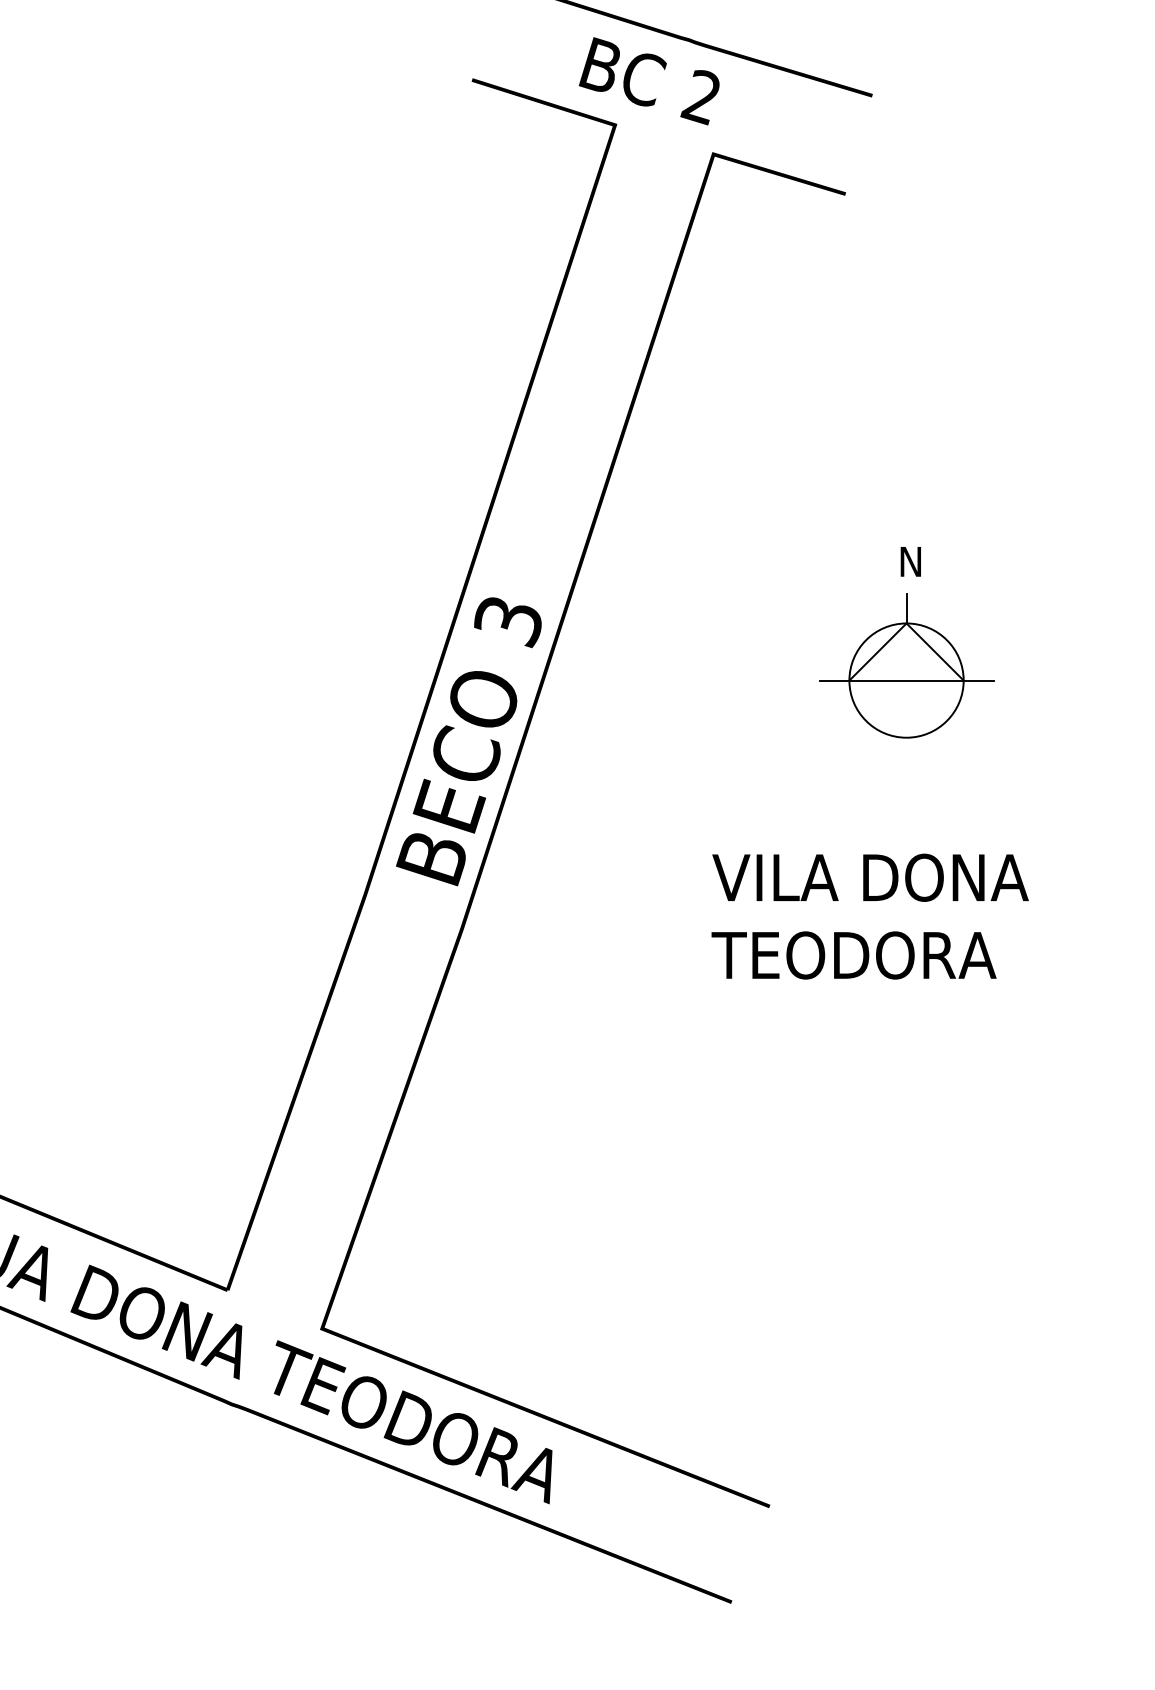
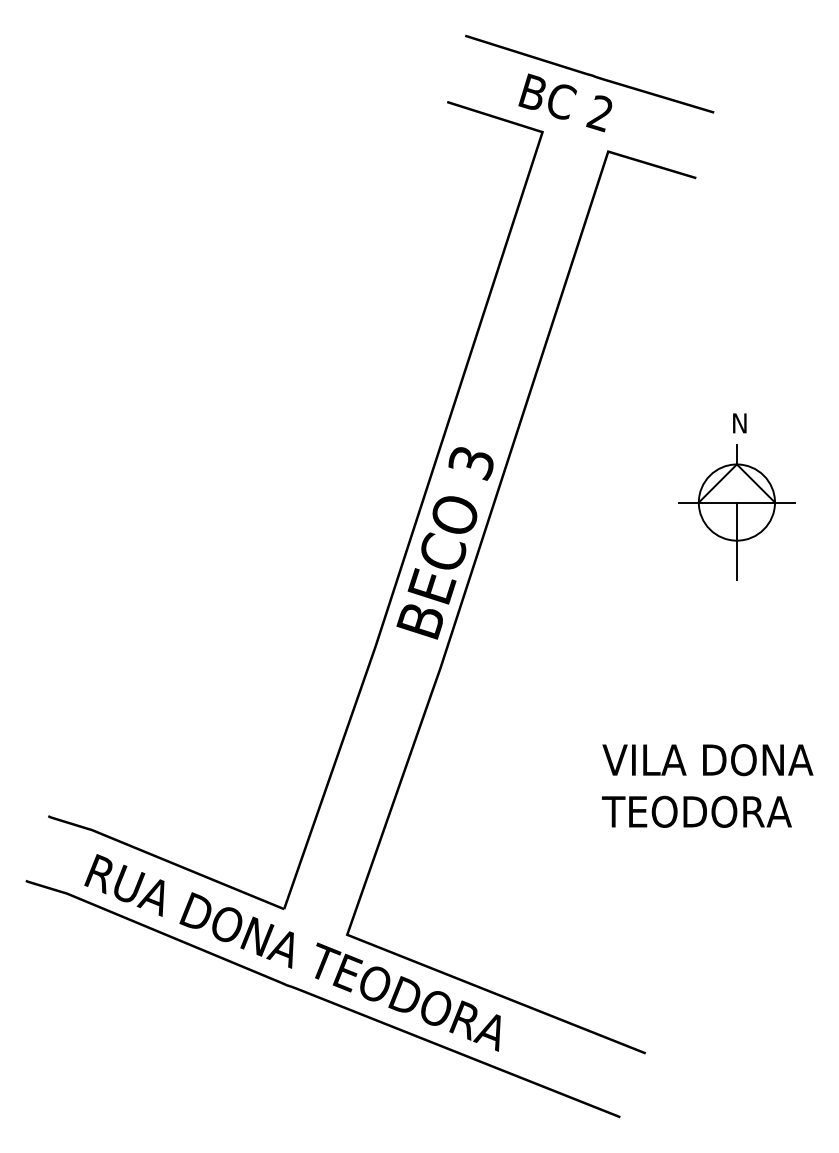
line: (905, 738) -> (736, 541), added
text: (869, 915) -> (707, 785), moved

